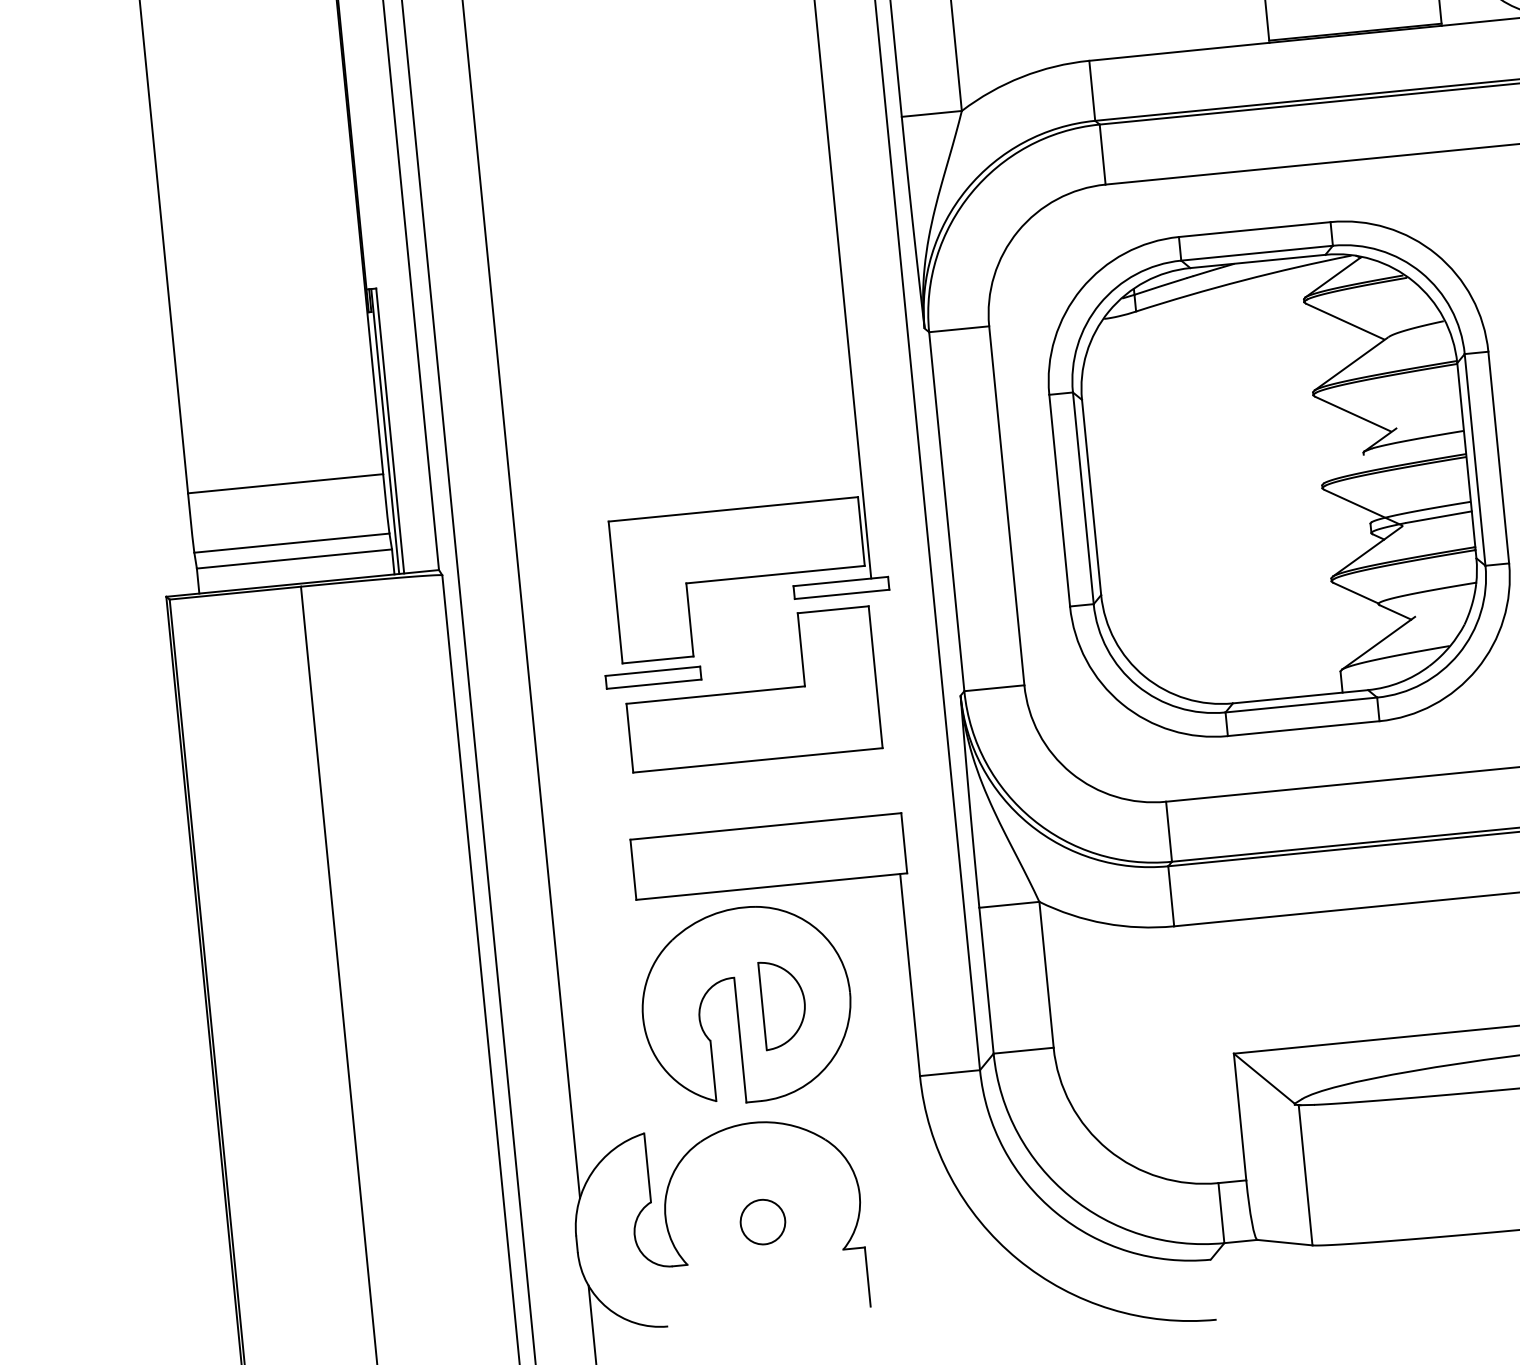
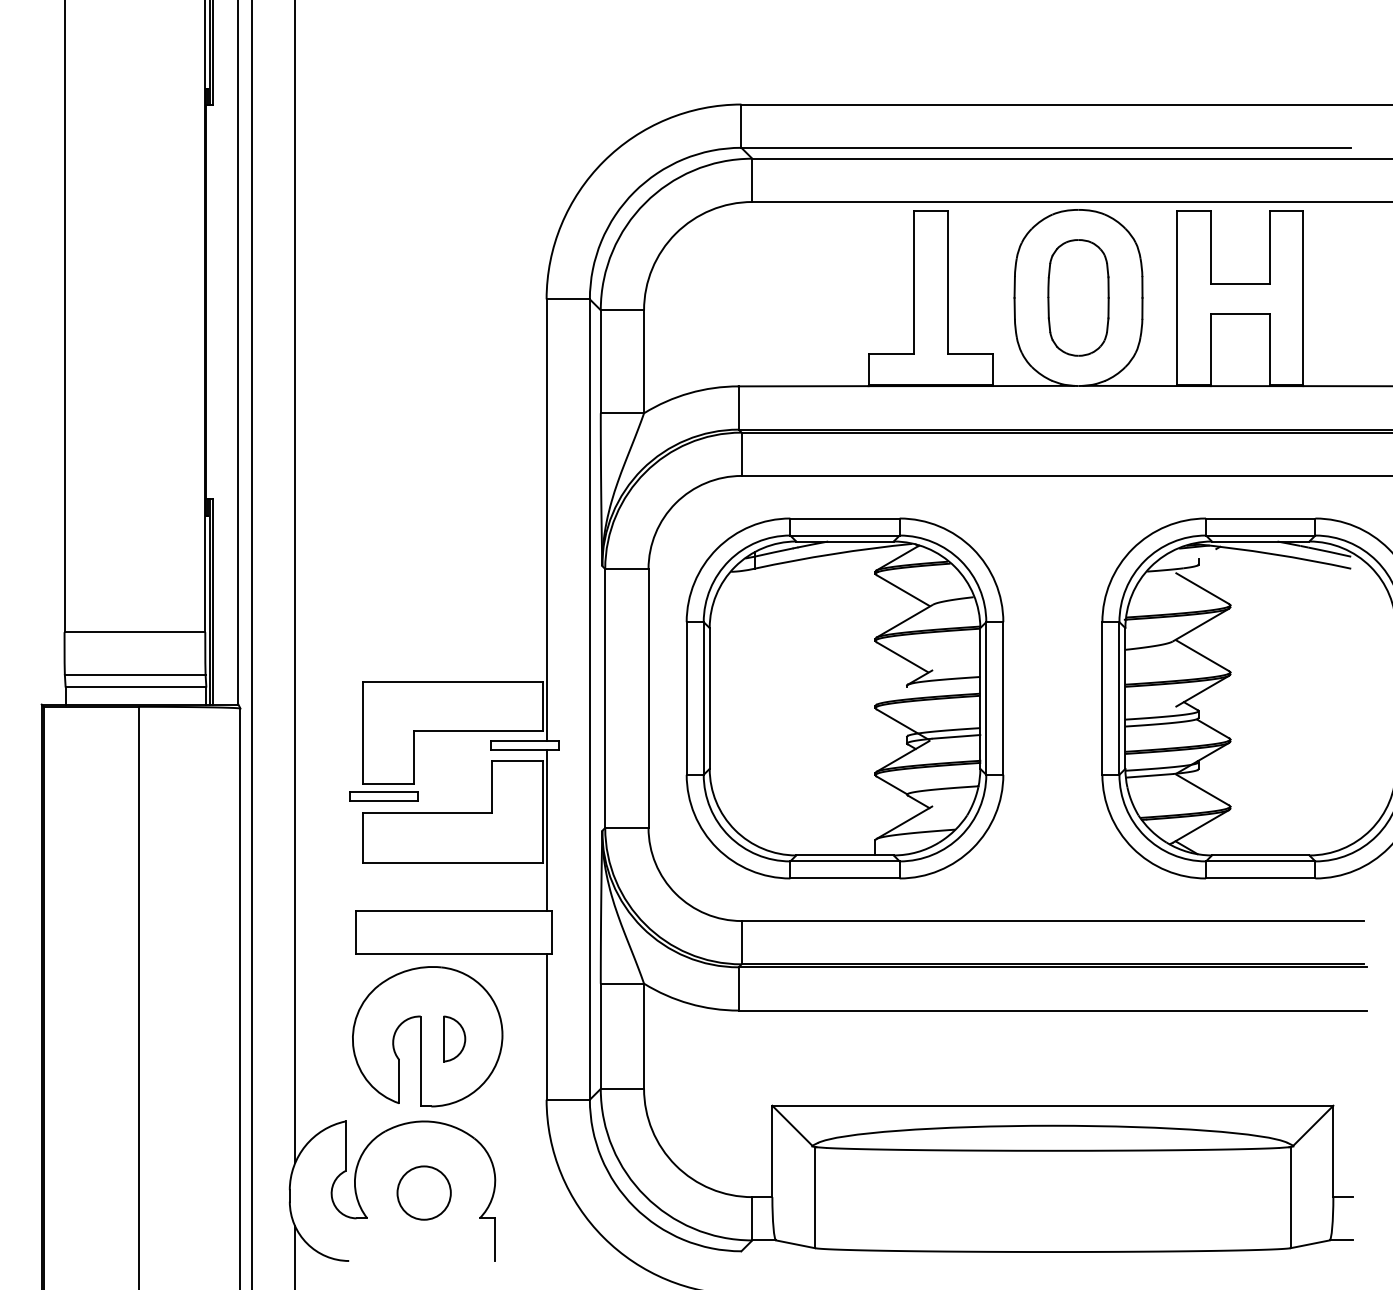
line: (883, 702) -> (546, 830), added
part: (783, 1003) -> (454, 1038), size x0.71
circle: (761, 1221) -> (423, 1192), size x1.67

